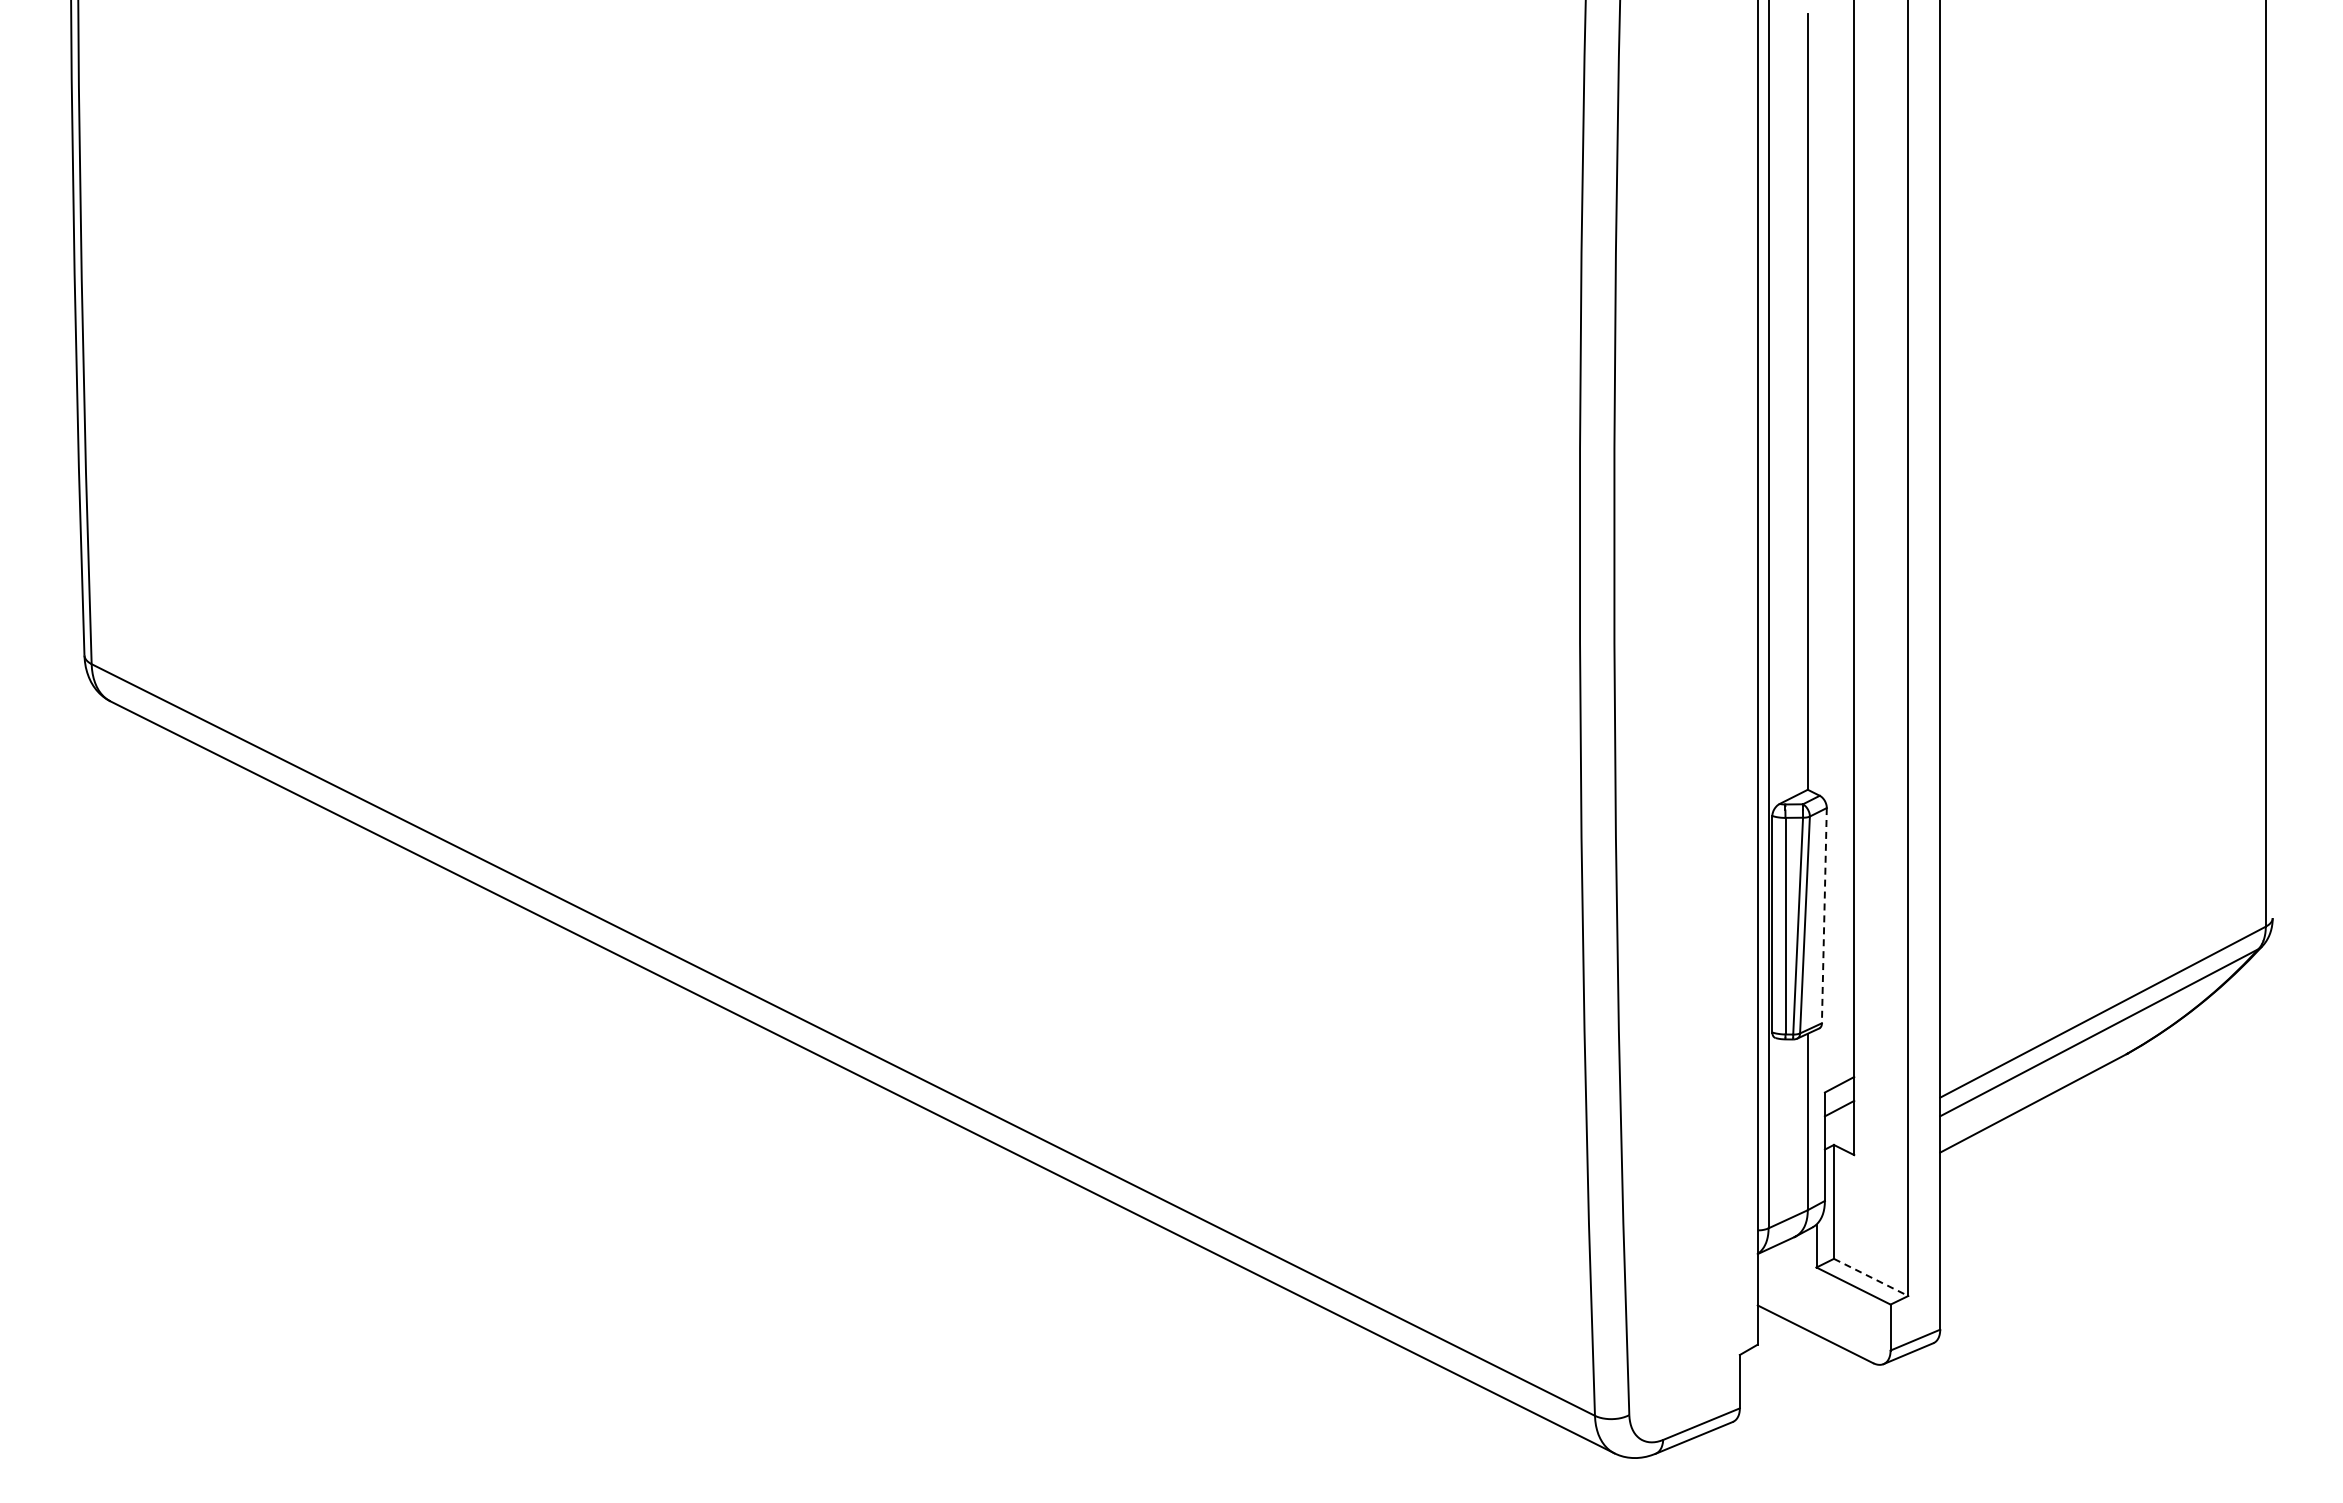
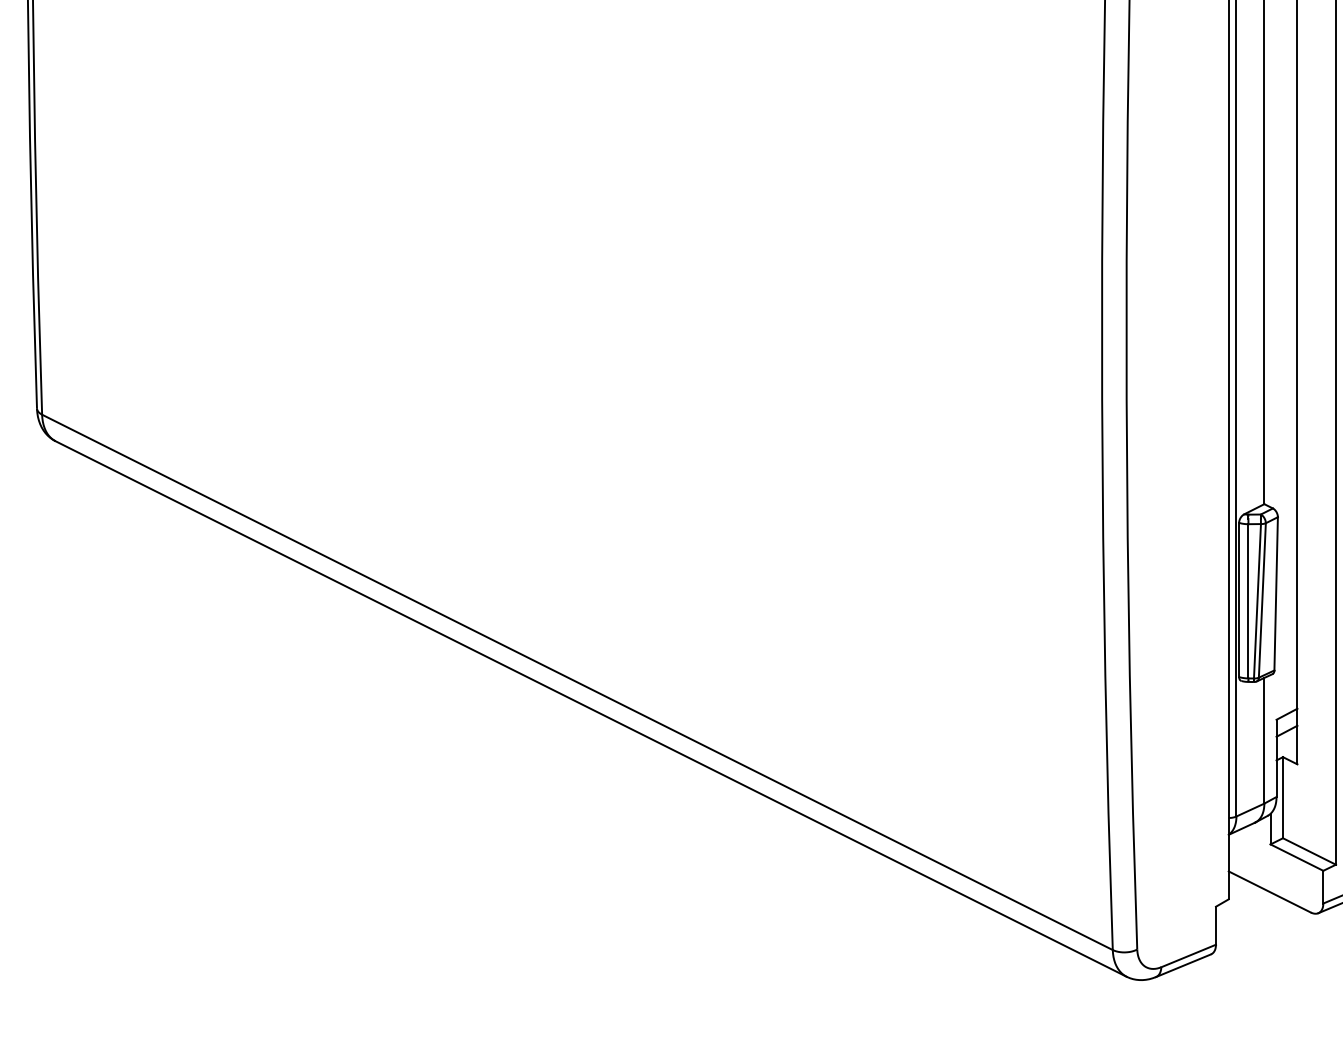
line: (1824, 915) -> (1276, 593), dashed -> solid
line: (1871, 1277) -> (1309, 851), dashed -> solid

